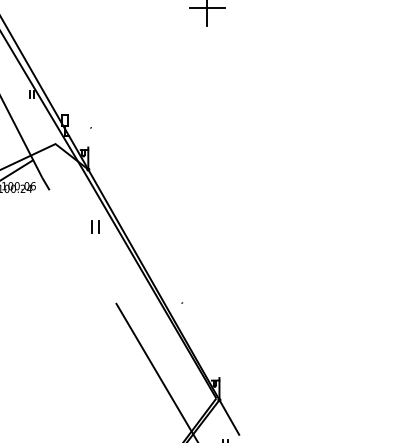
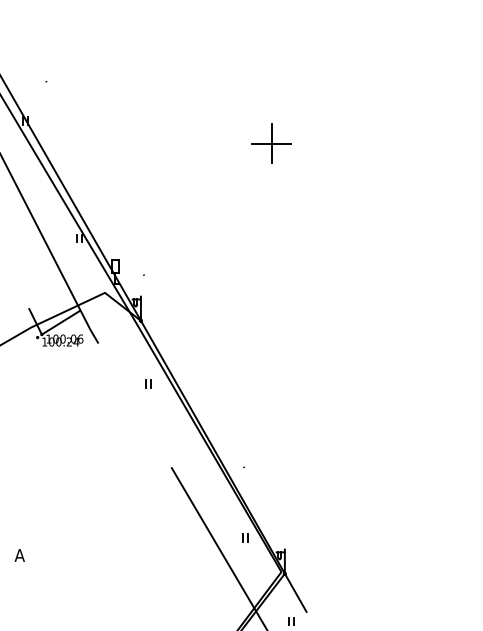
part: (95, 226) -> (148, 383), size x0.62
part: (183, 367) -> (245, 537), added

